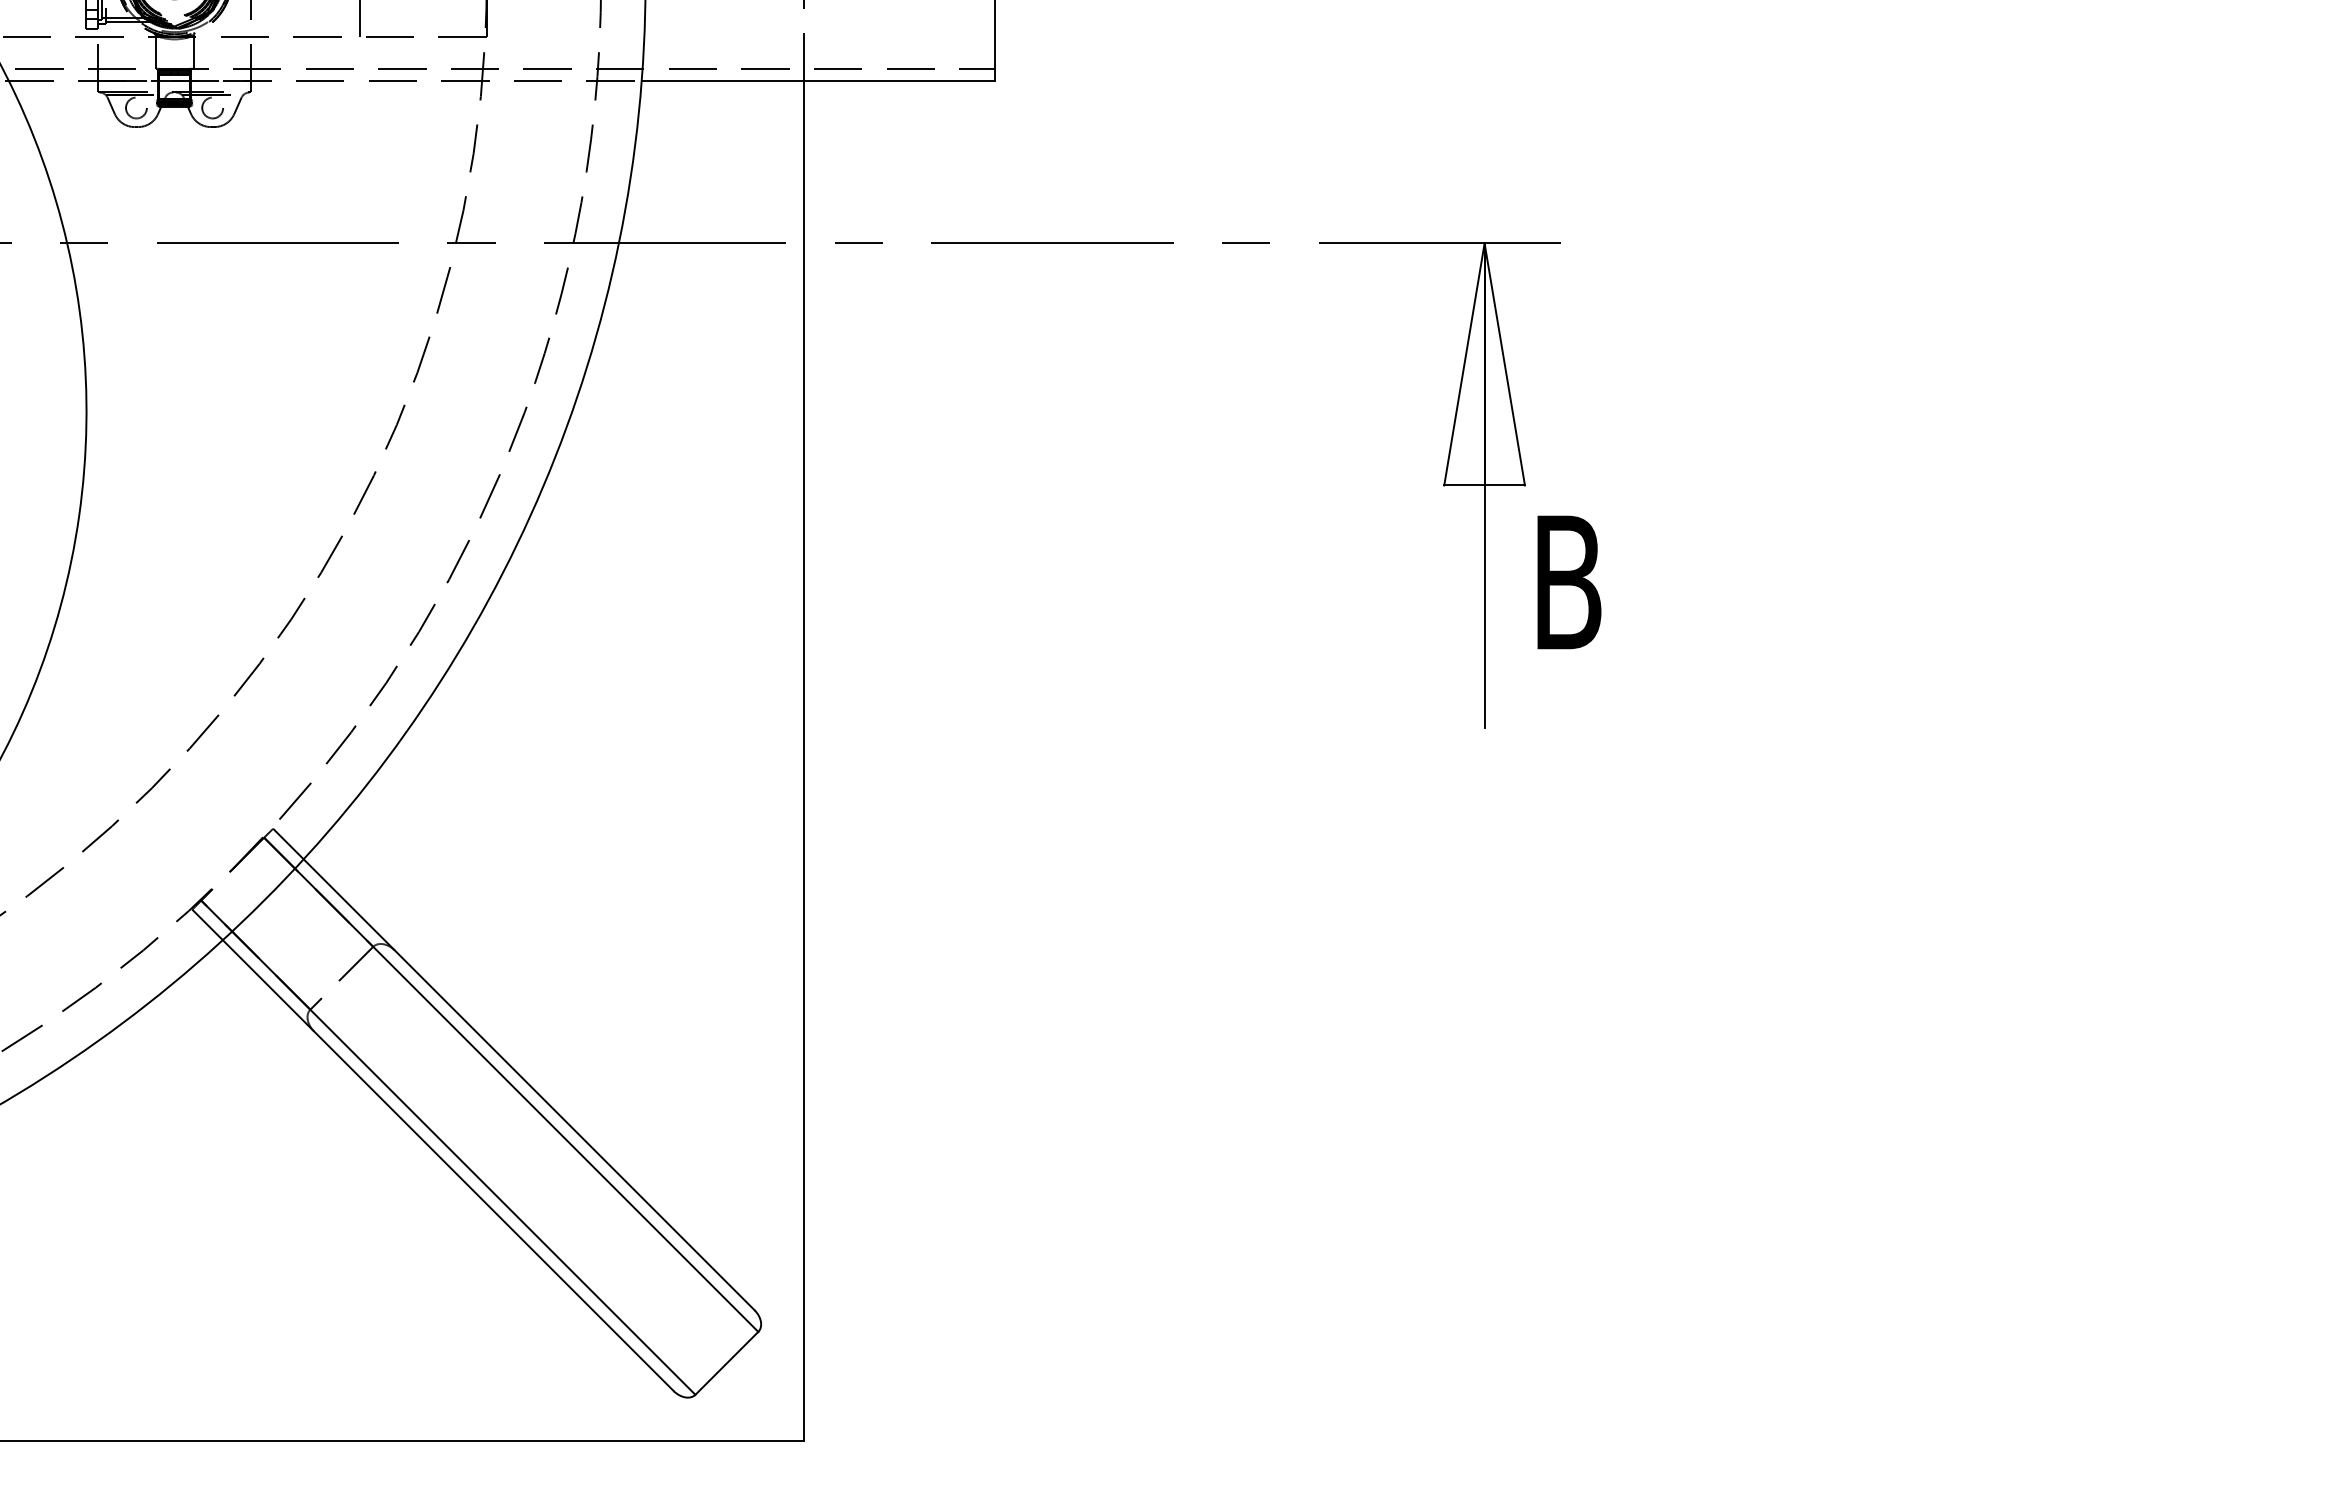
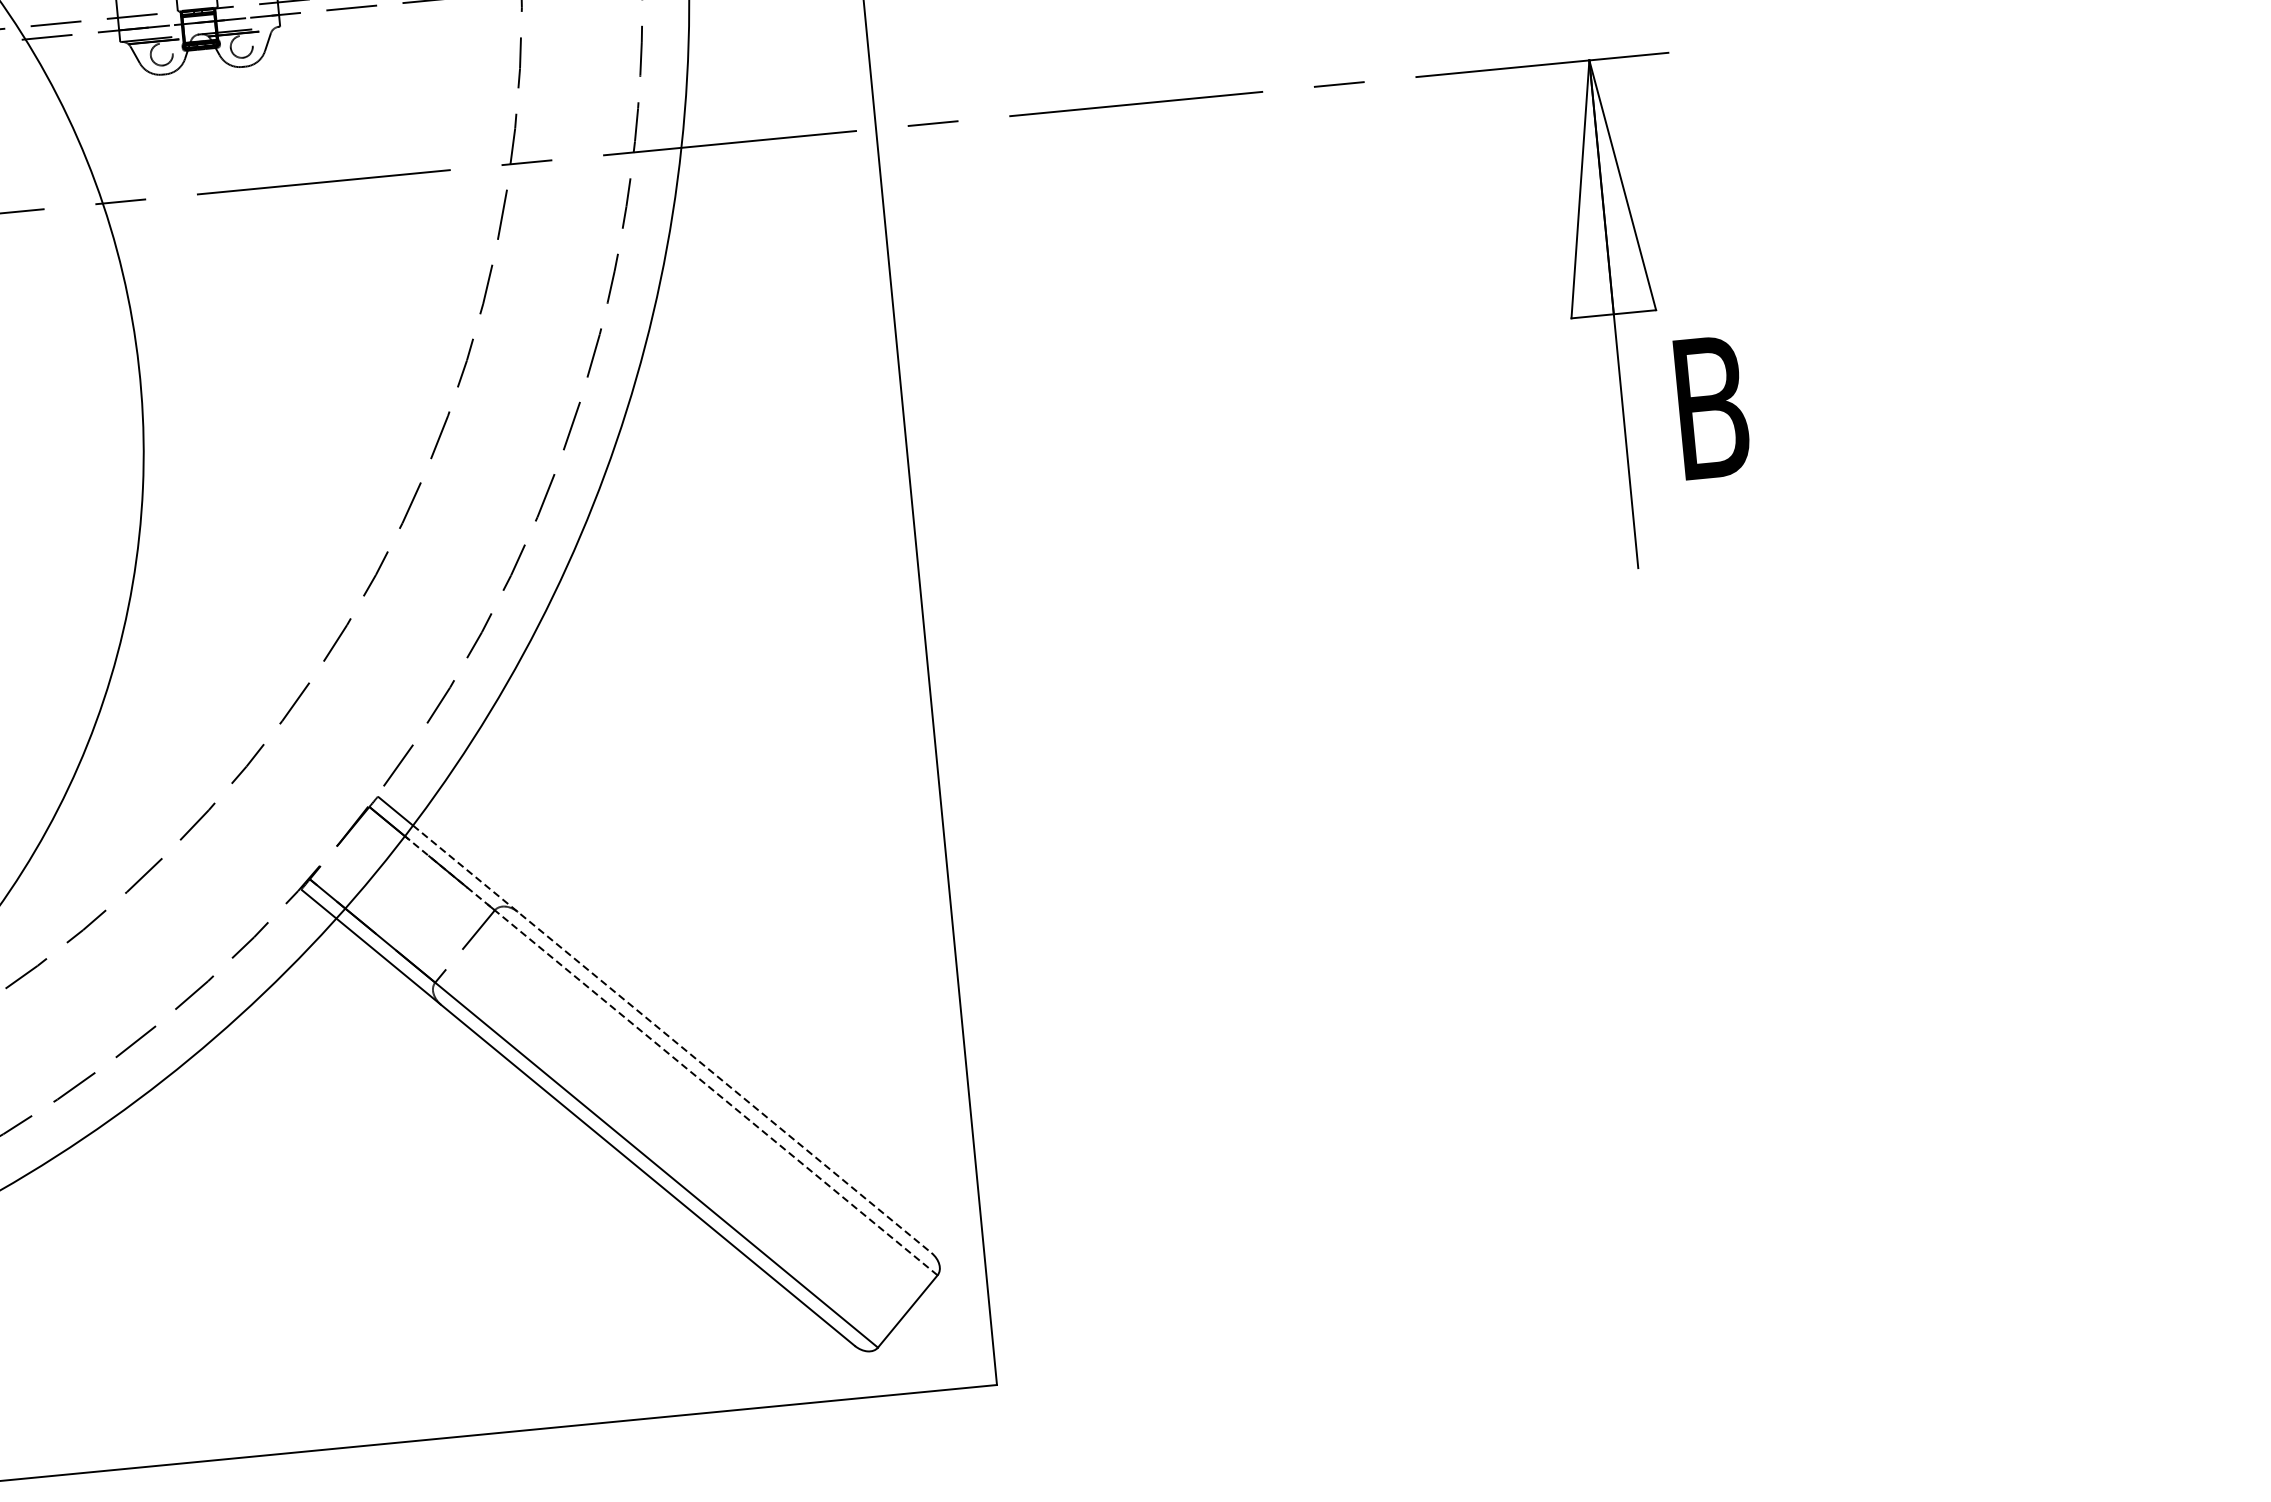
line: (529, 1084) -> (672, 1038), solid -> dashed
line: (526, 1100) -> (671, 1056), solid -> dashed

